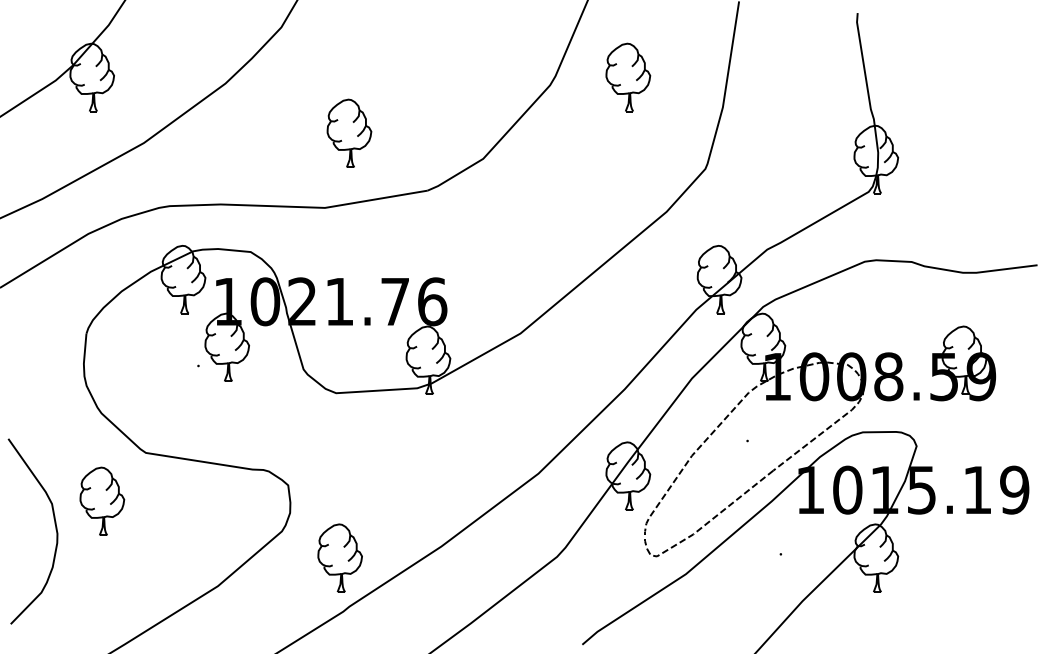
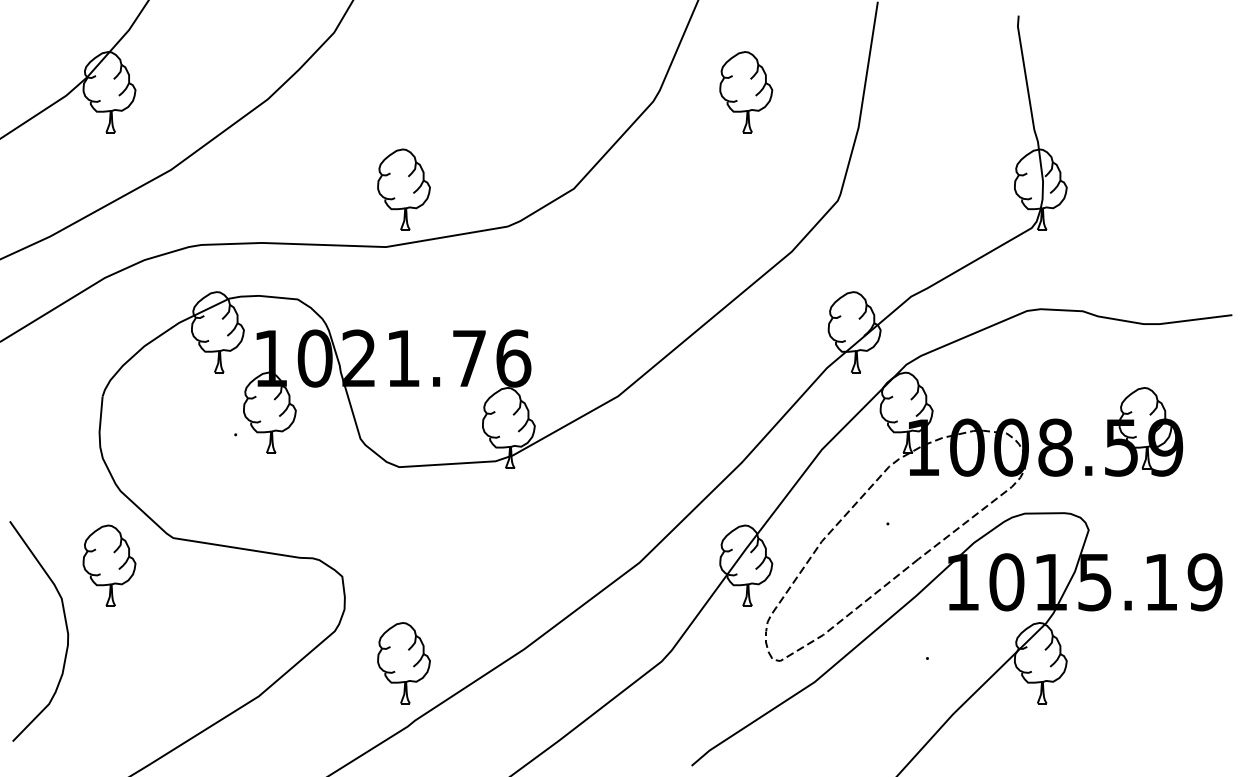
part: (349, 133) -> (403, 189), moved
part: (102, 501) -> (109, 565), moved

